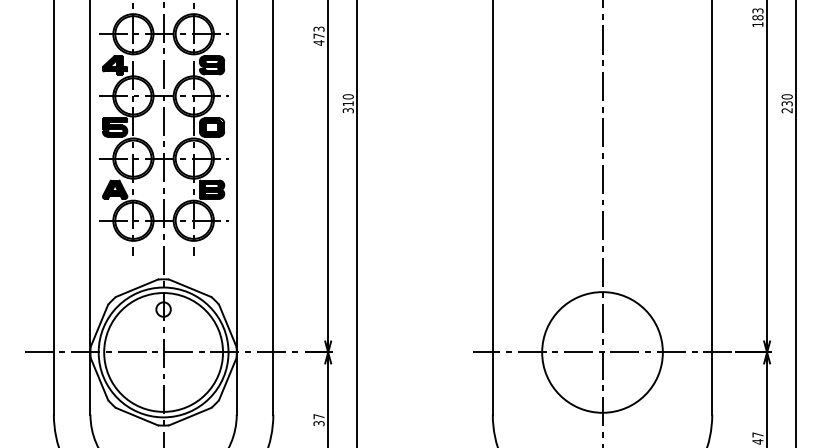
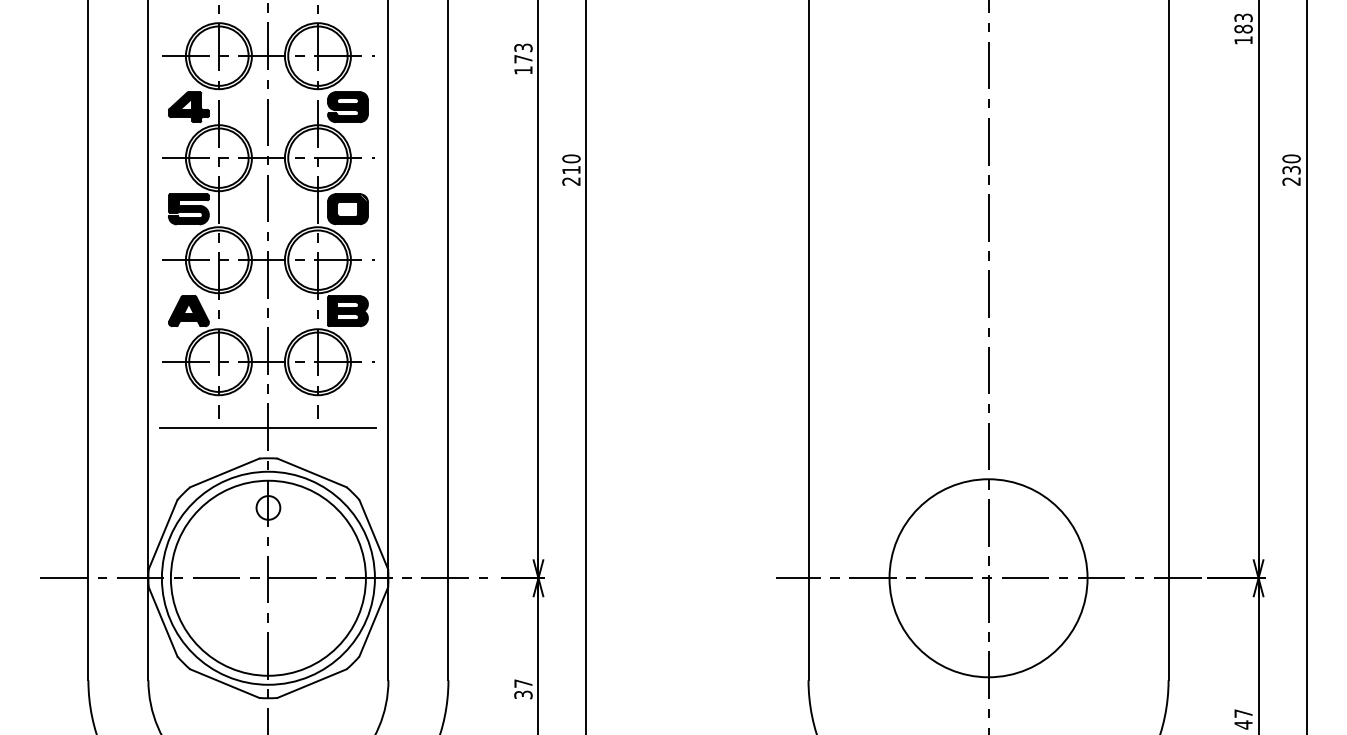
text: (318, 42) -> (522, 69), 473 -> 173
text: (348, 110) -> (571, 181), 310 -> 210
line: (163, 261) -> (268, 429), added

